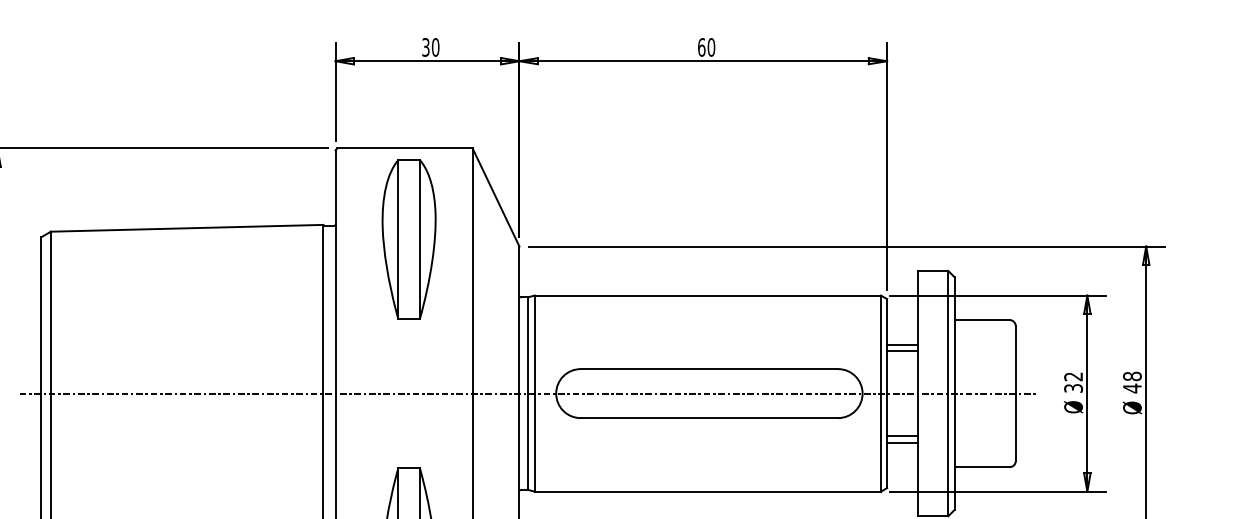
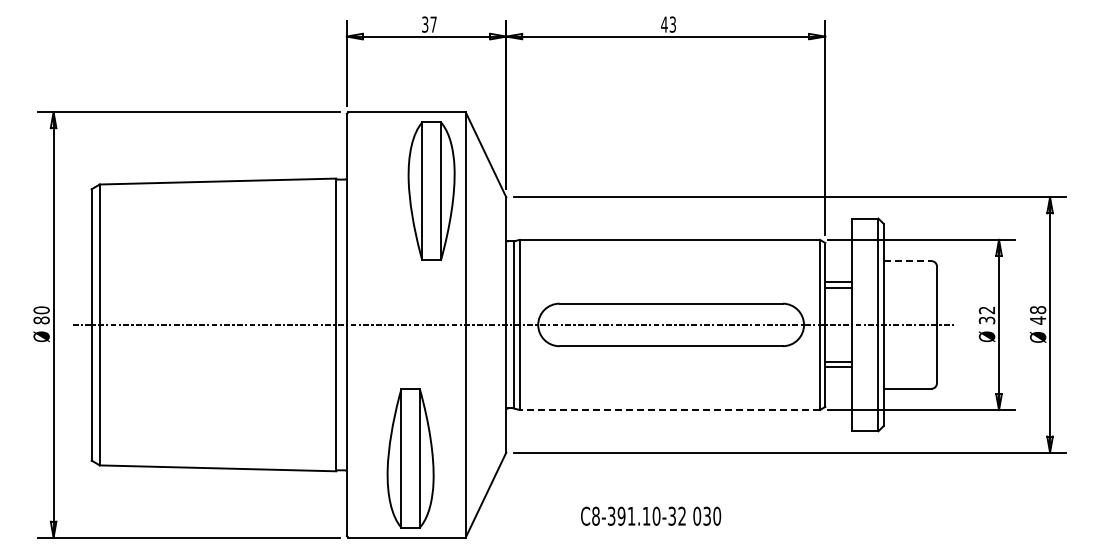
text: (435, 47) -> (433, 24), 30 -> 37
text: (706, 47) -> (668, 24), 60 -> 43
part: (408, 238) -> (431, 190), moved
line: (981, 320) -> (907, 261), solid -> dashed
line: (707, 492) -> (669, 410), solid -> dashed

